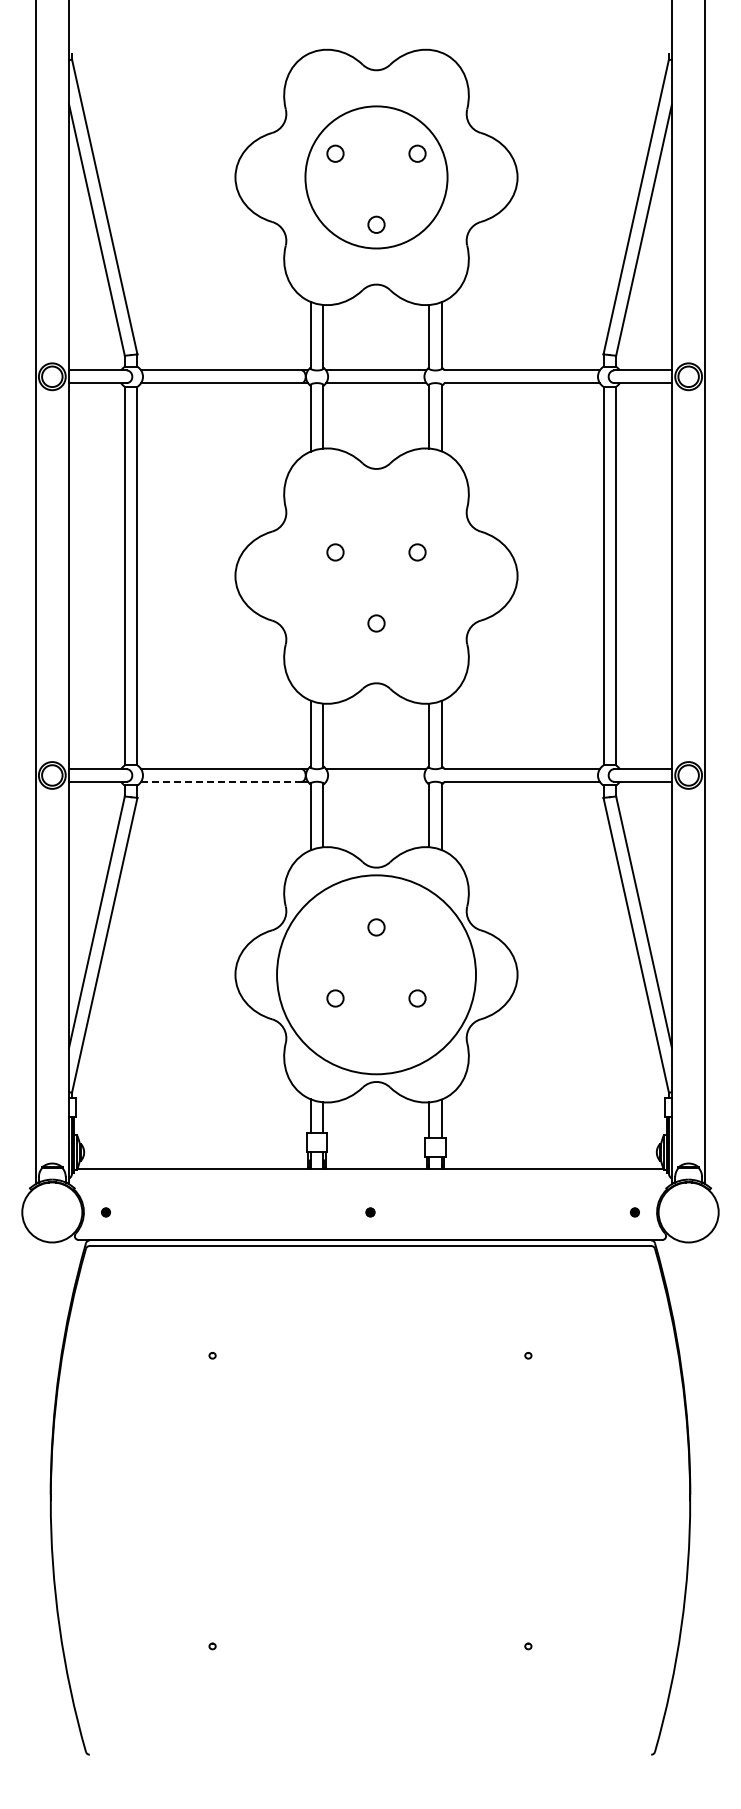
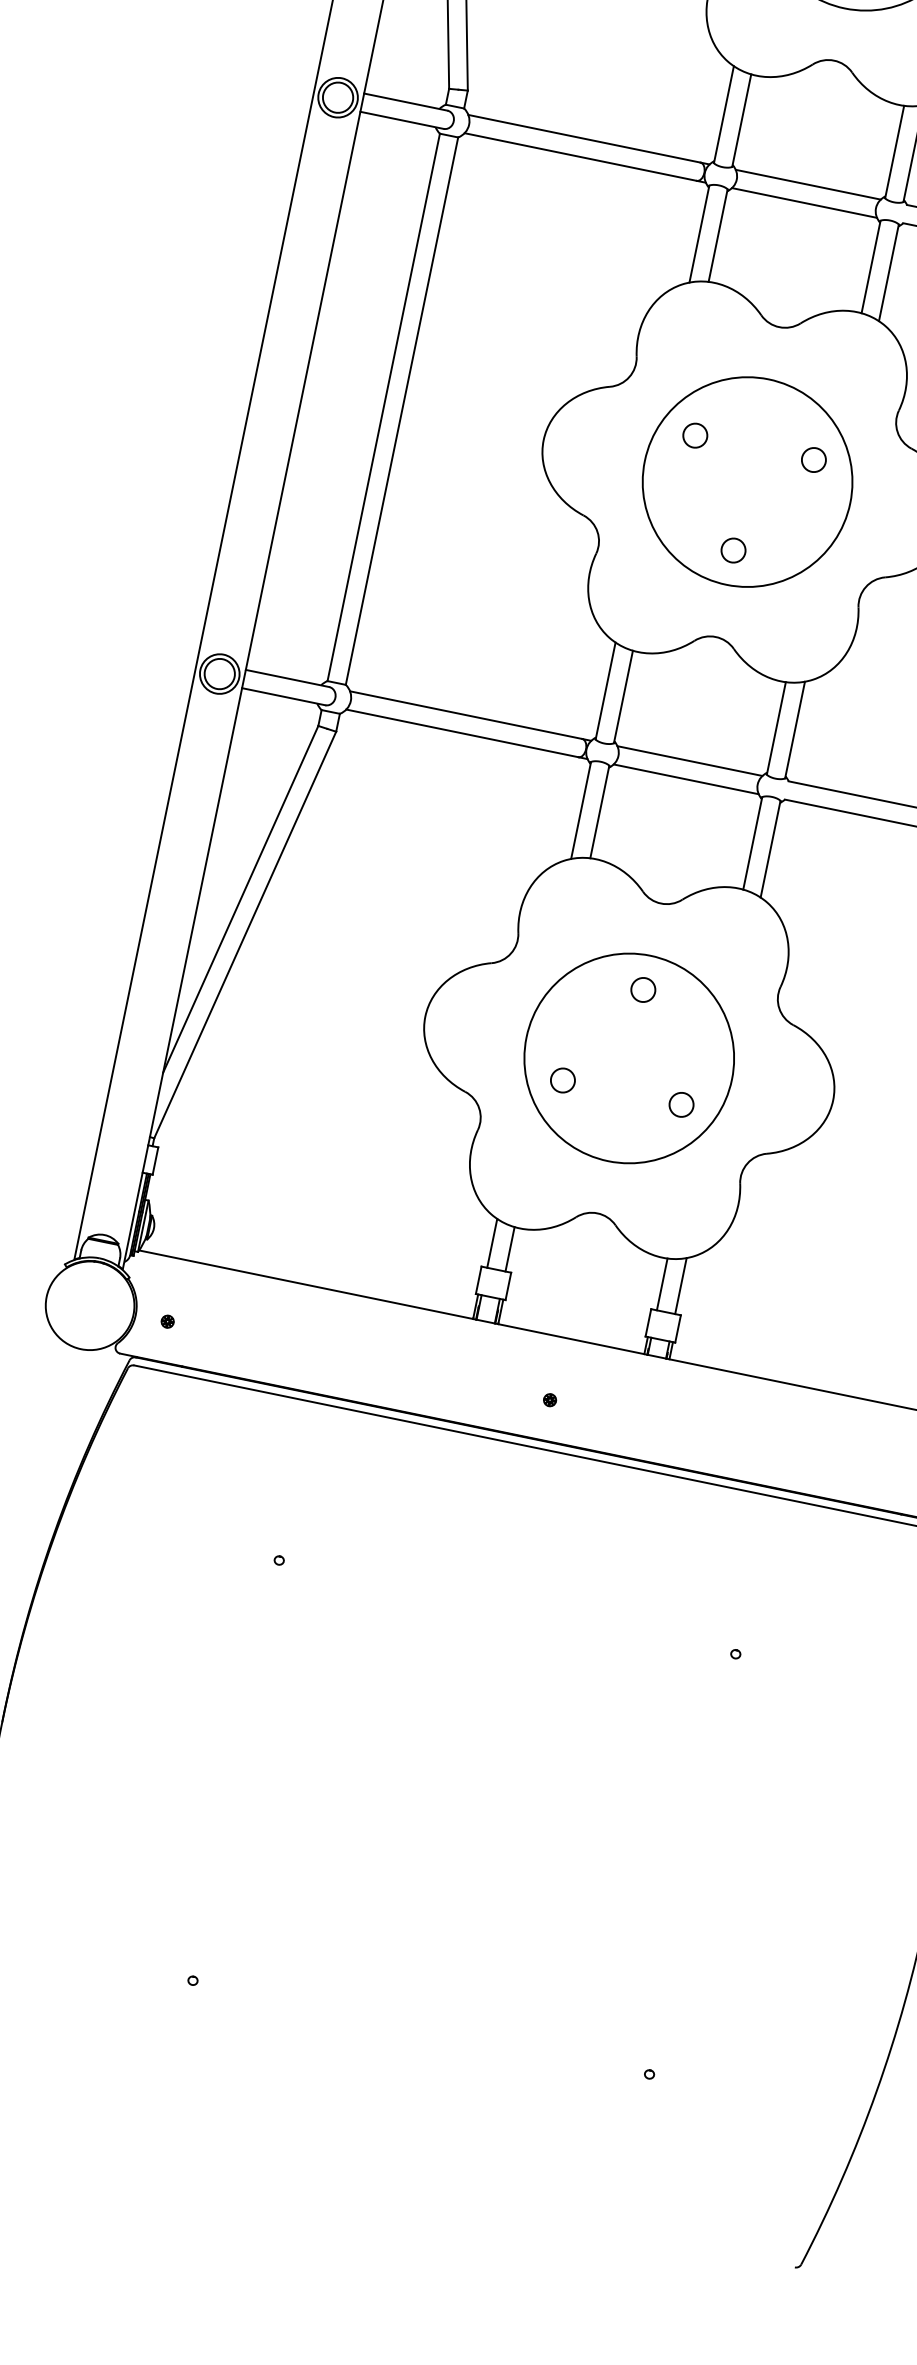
circle: (376, 576) -> (747, 482), added
line: (221, 781) -> (462, 732), dashed -> solid
line: (376, 781) -> (686, 778), added
circle: (376, 974) -> (629, 1057), size x0.71

